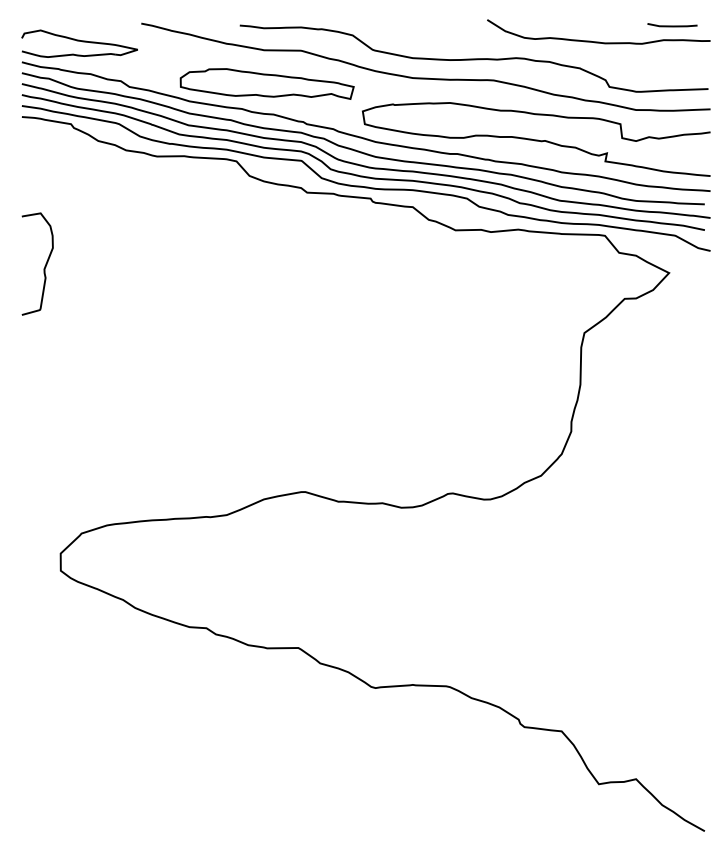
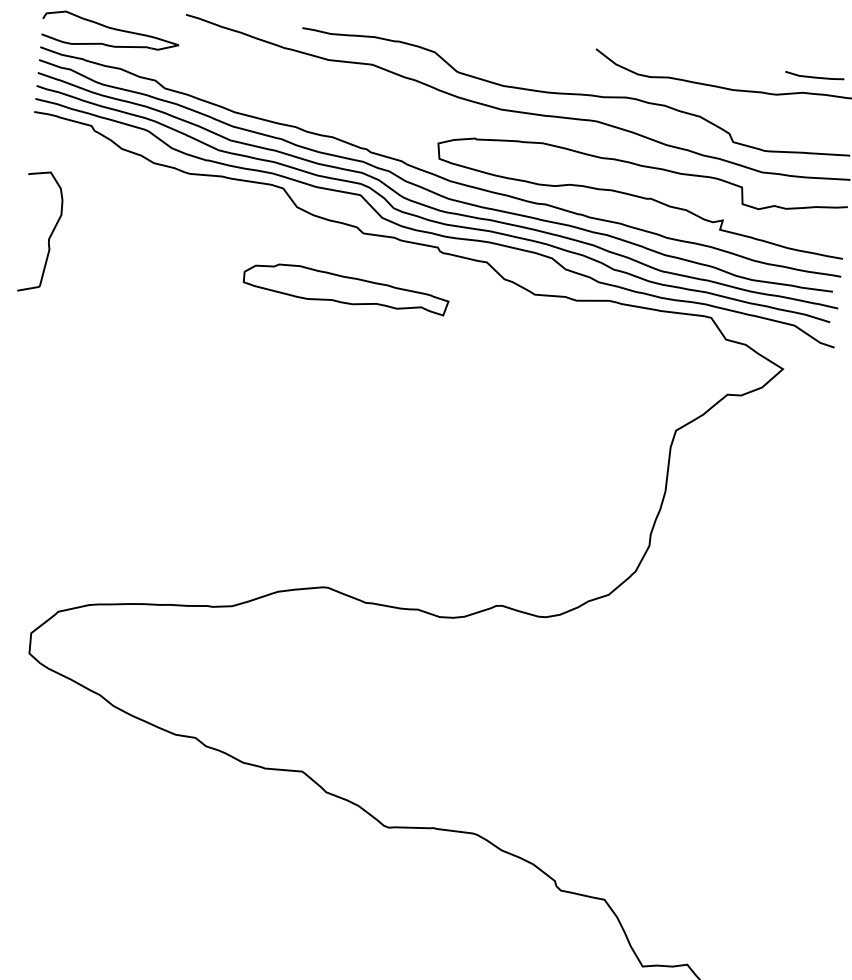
part: (266, 83) -> (345, 287), moved
curve: (44, 266) -> (49, 235), moved

